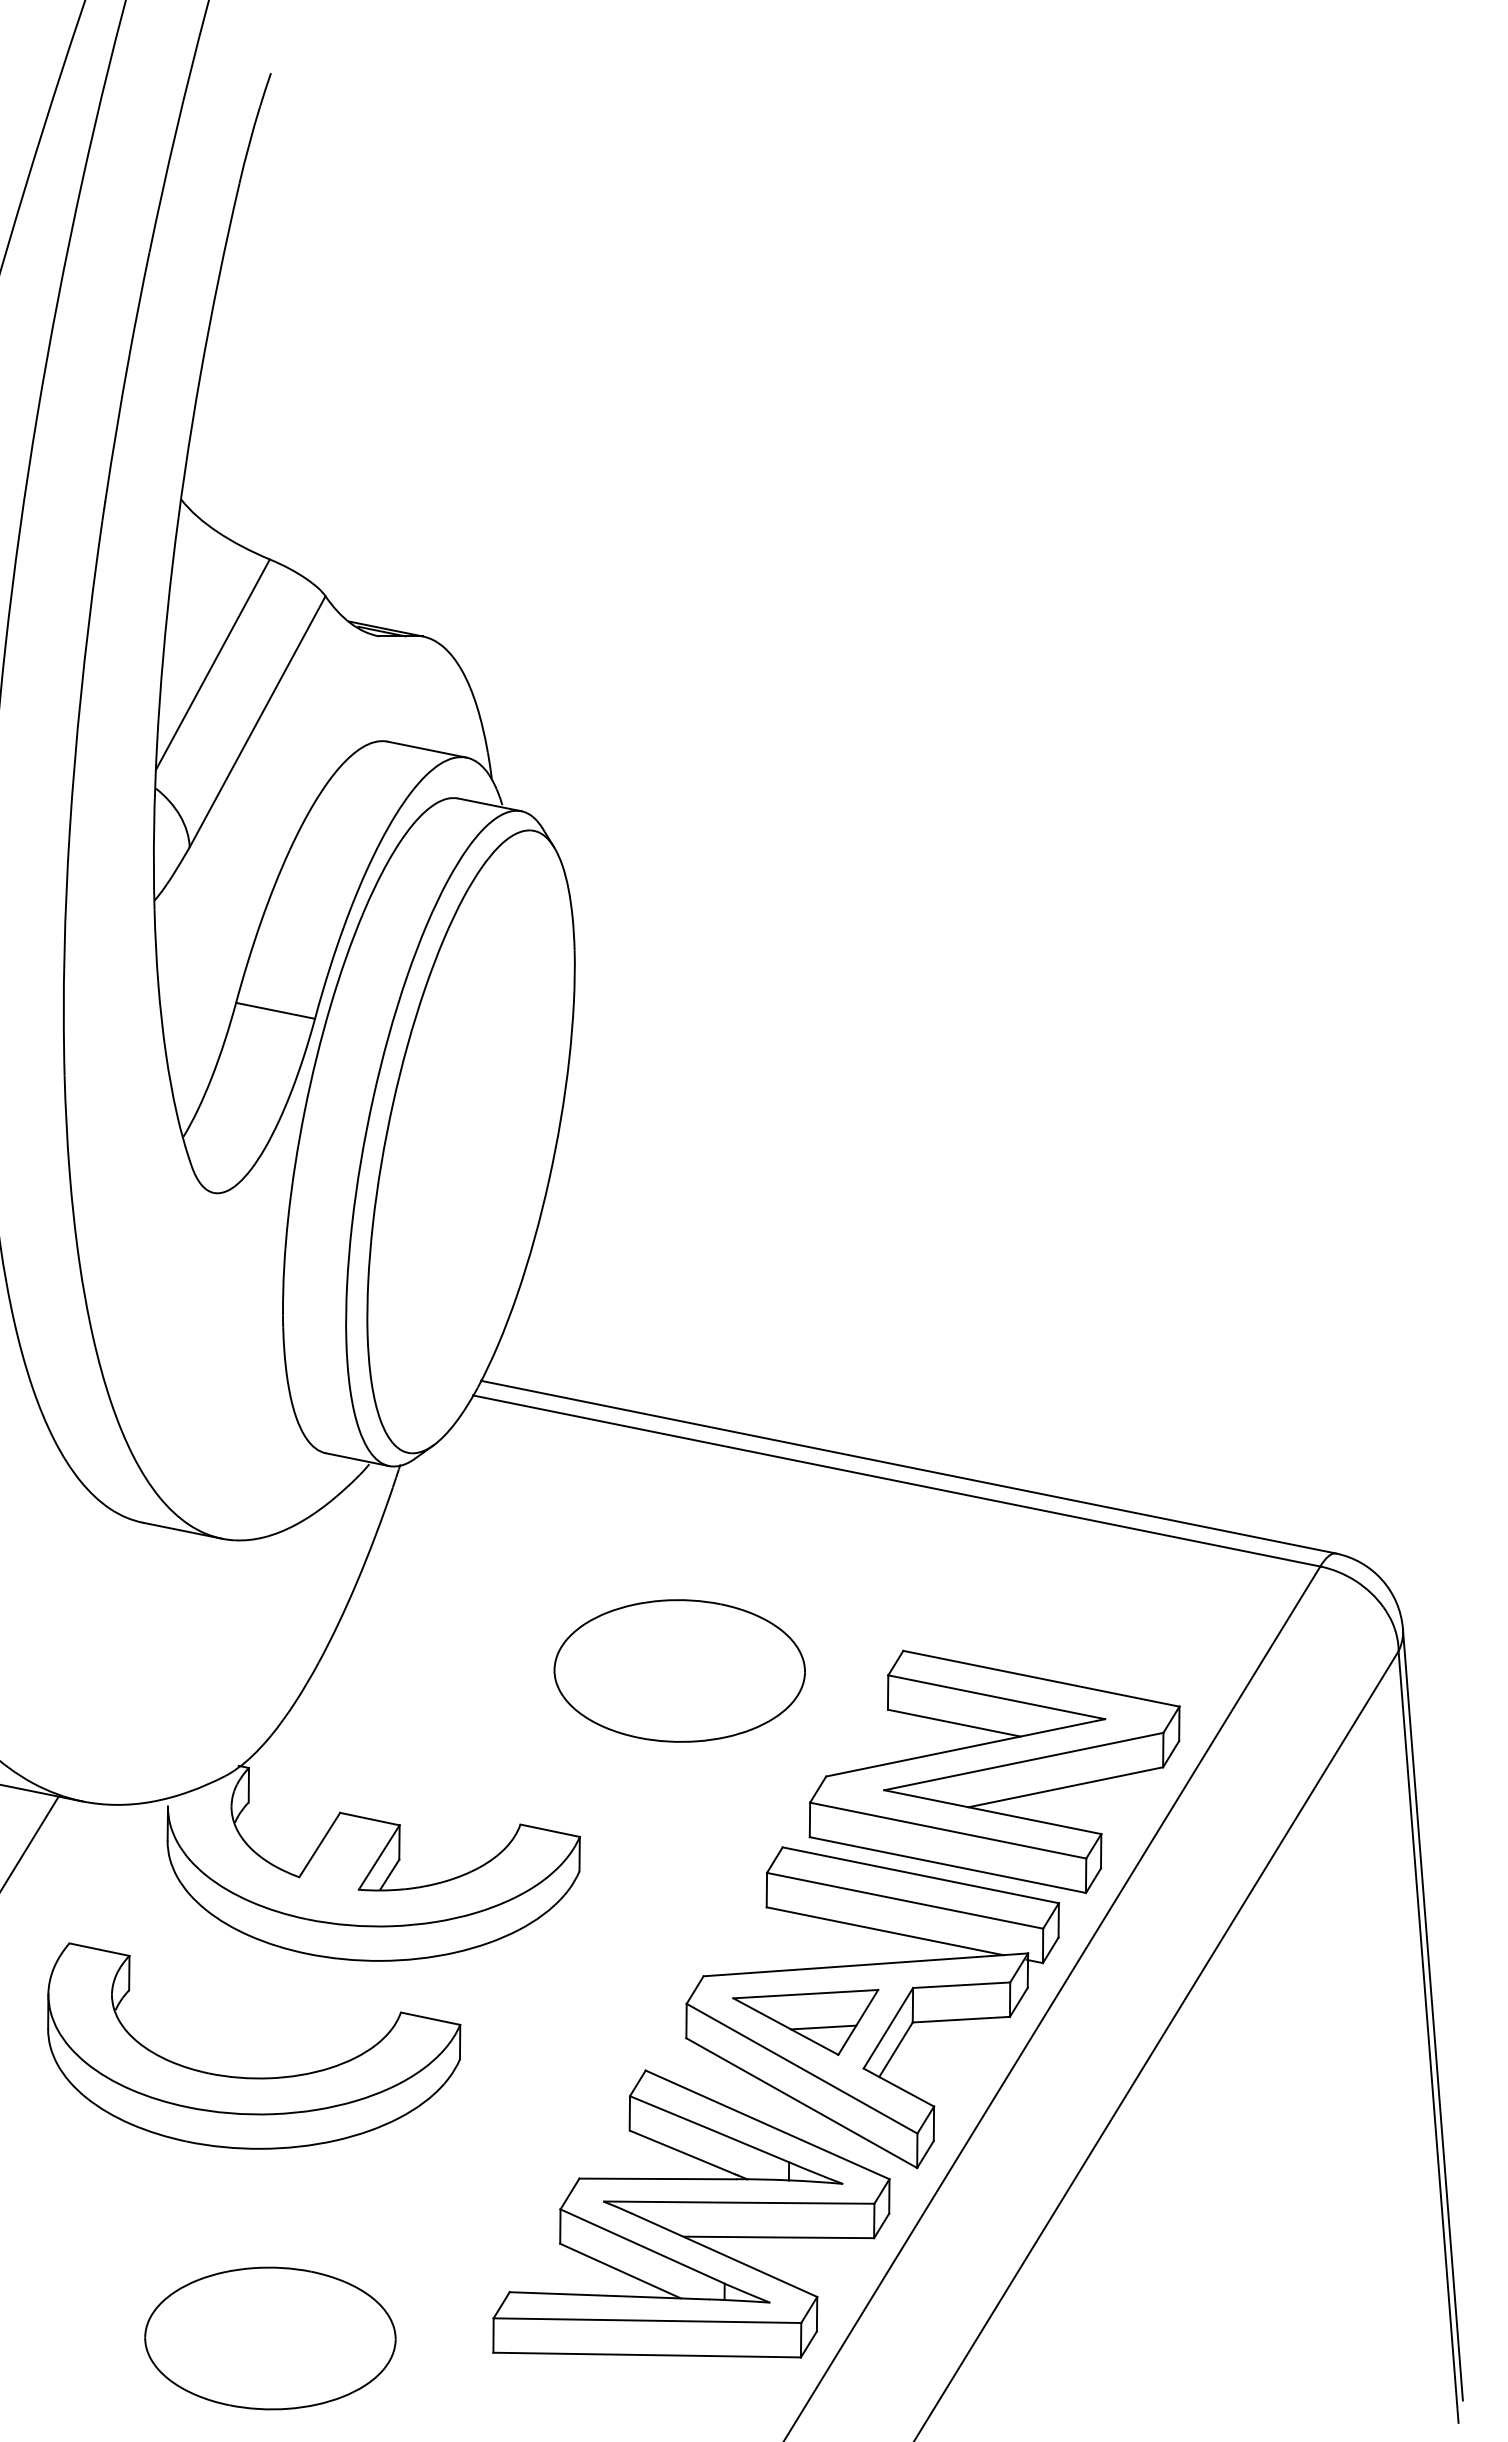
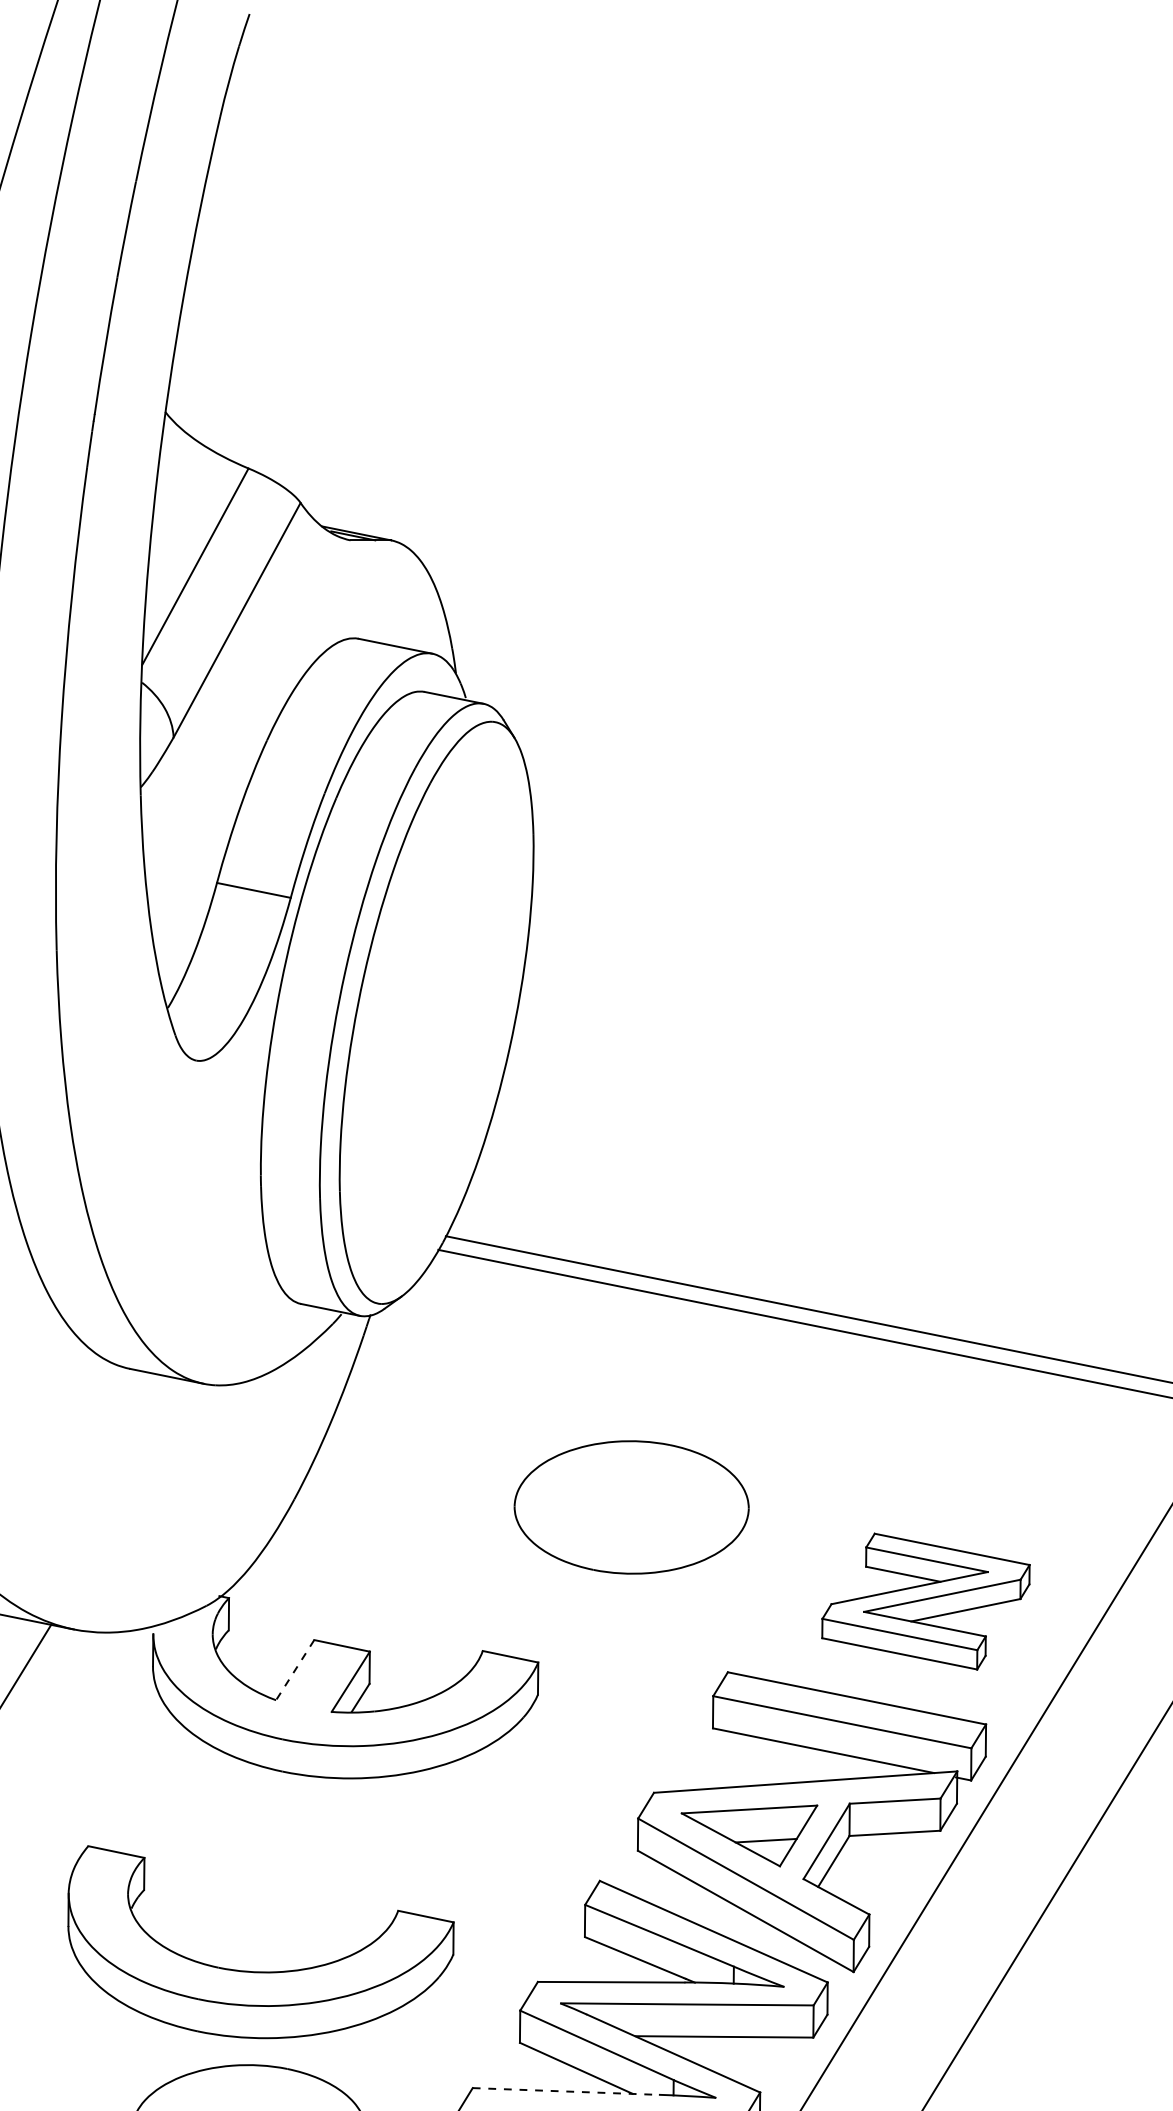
part: (994, 1771) -> (925, 1601), size x0.6
line: (319, 1845) -> (294, 1670), solid -> dashed
part: (254, 2077) -> (261, 1971), moved
line: (609, 2295) -> (566, 2091), solid -> dashed

